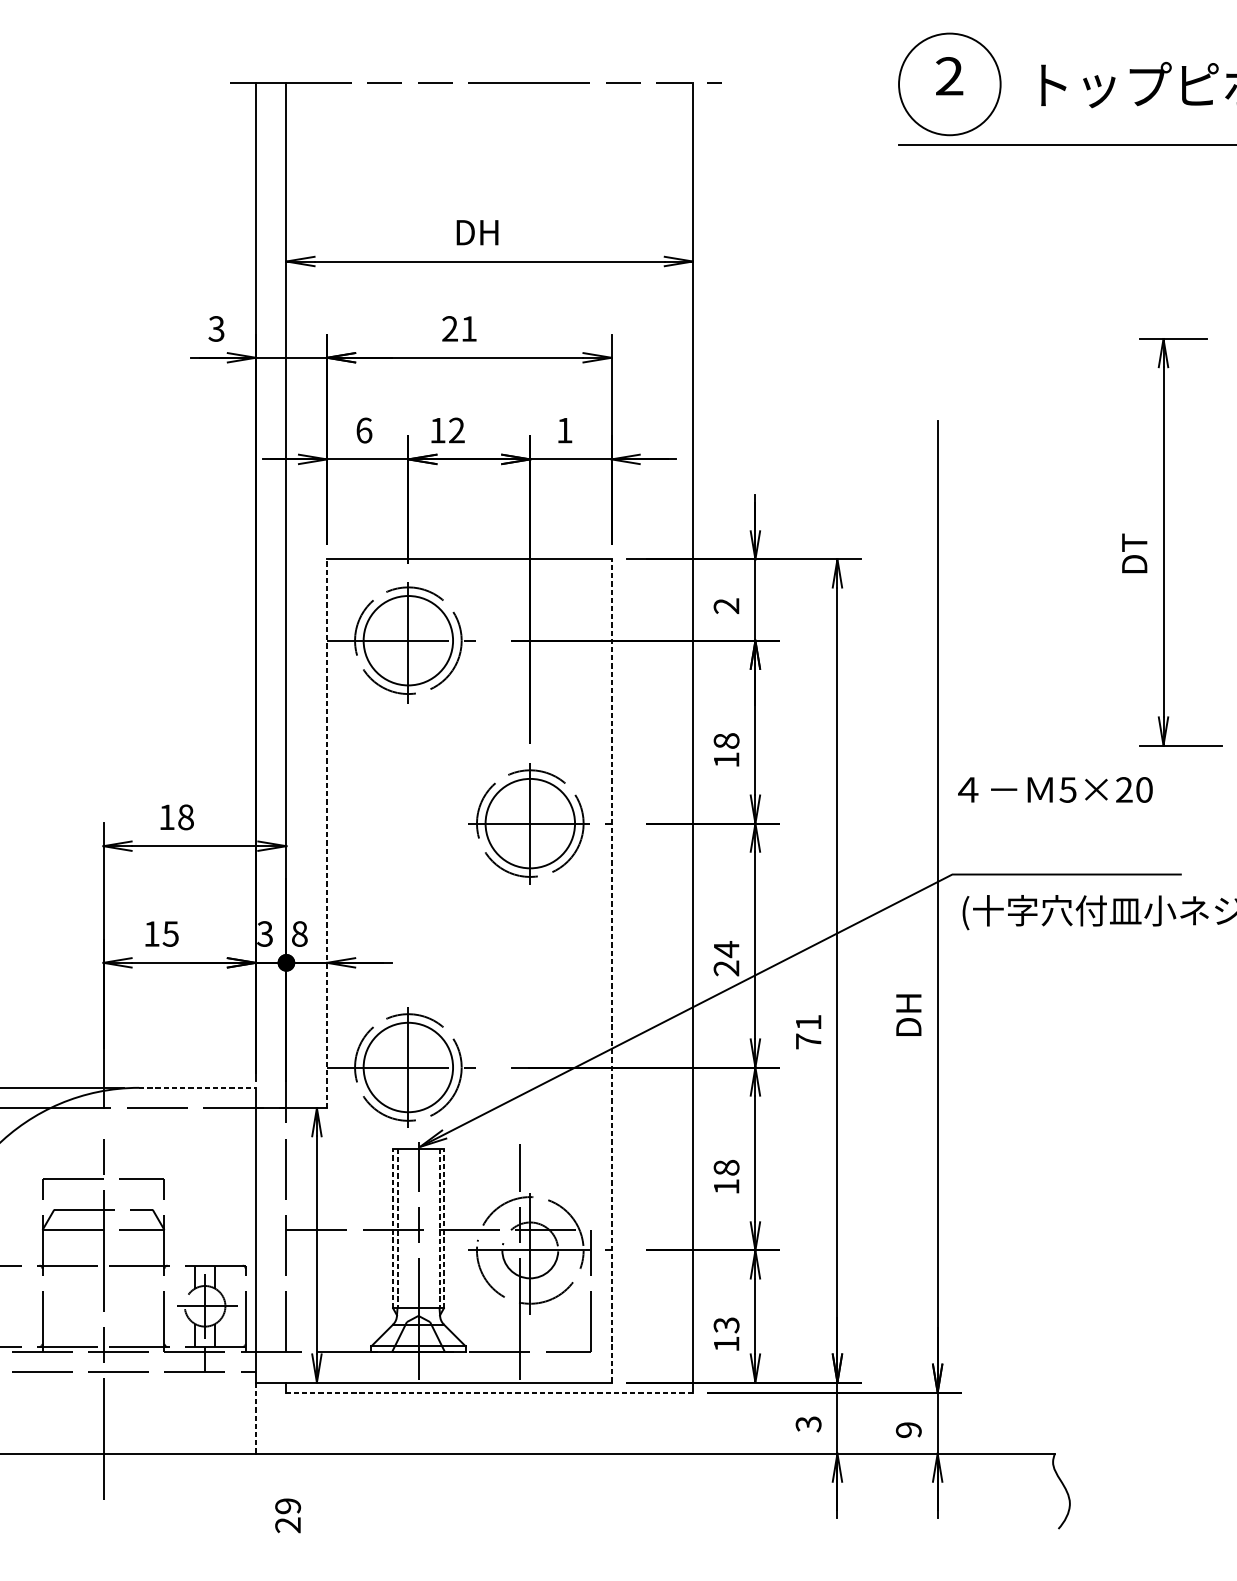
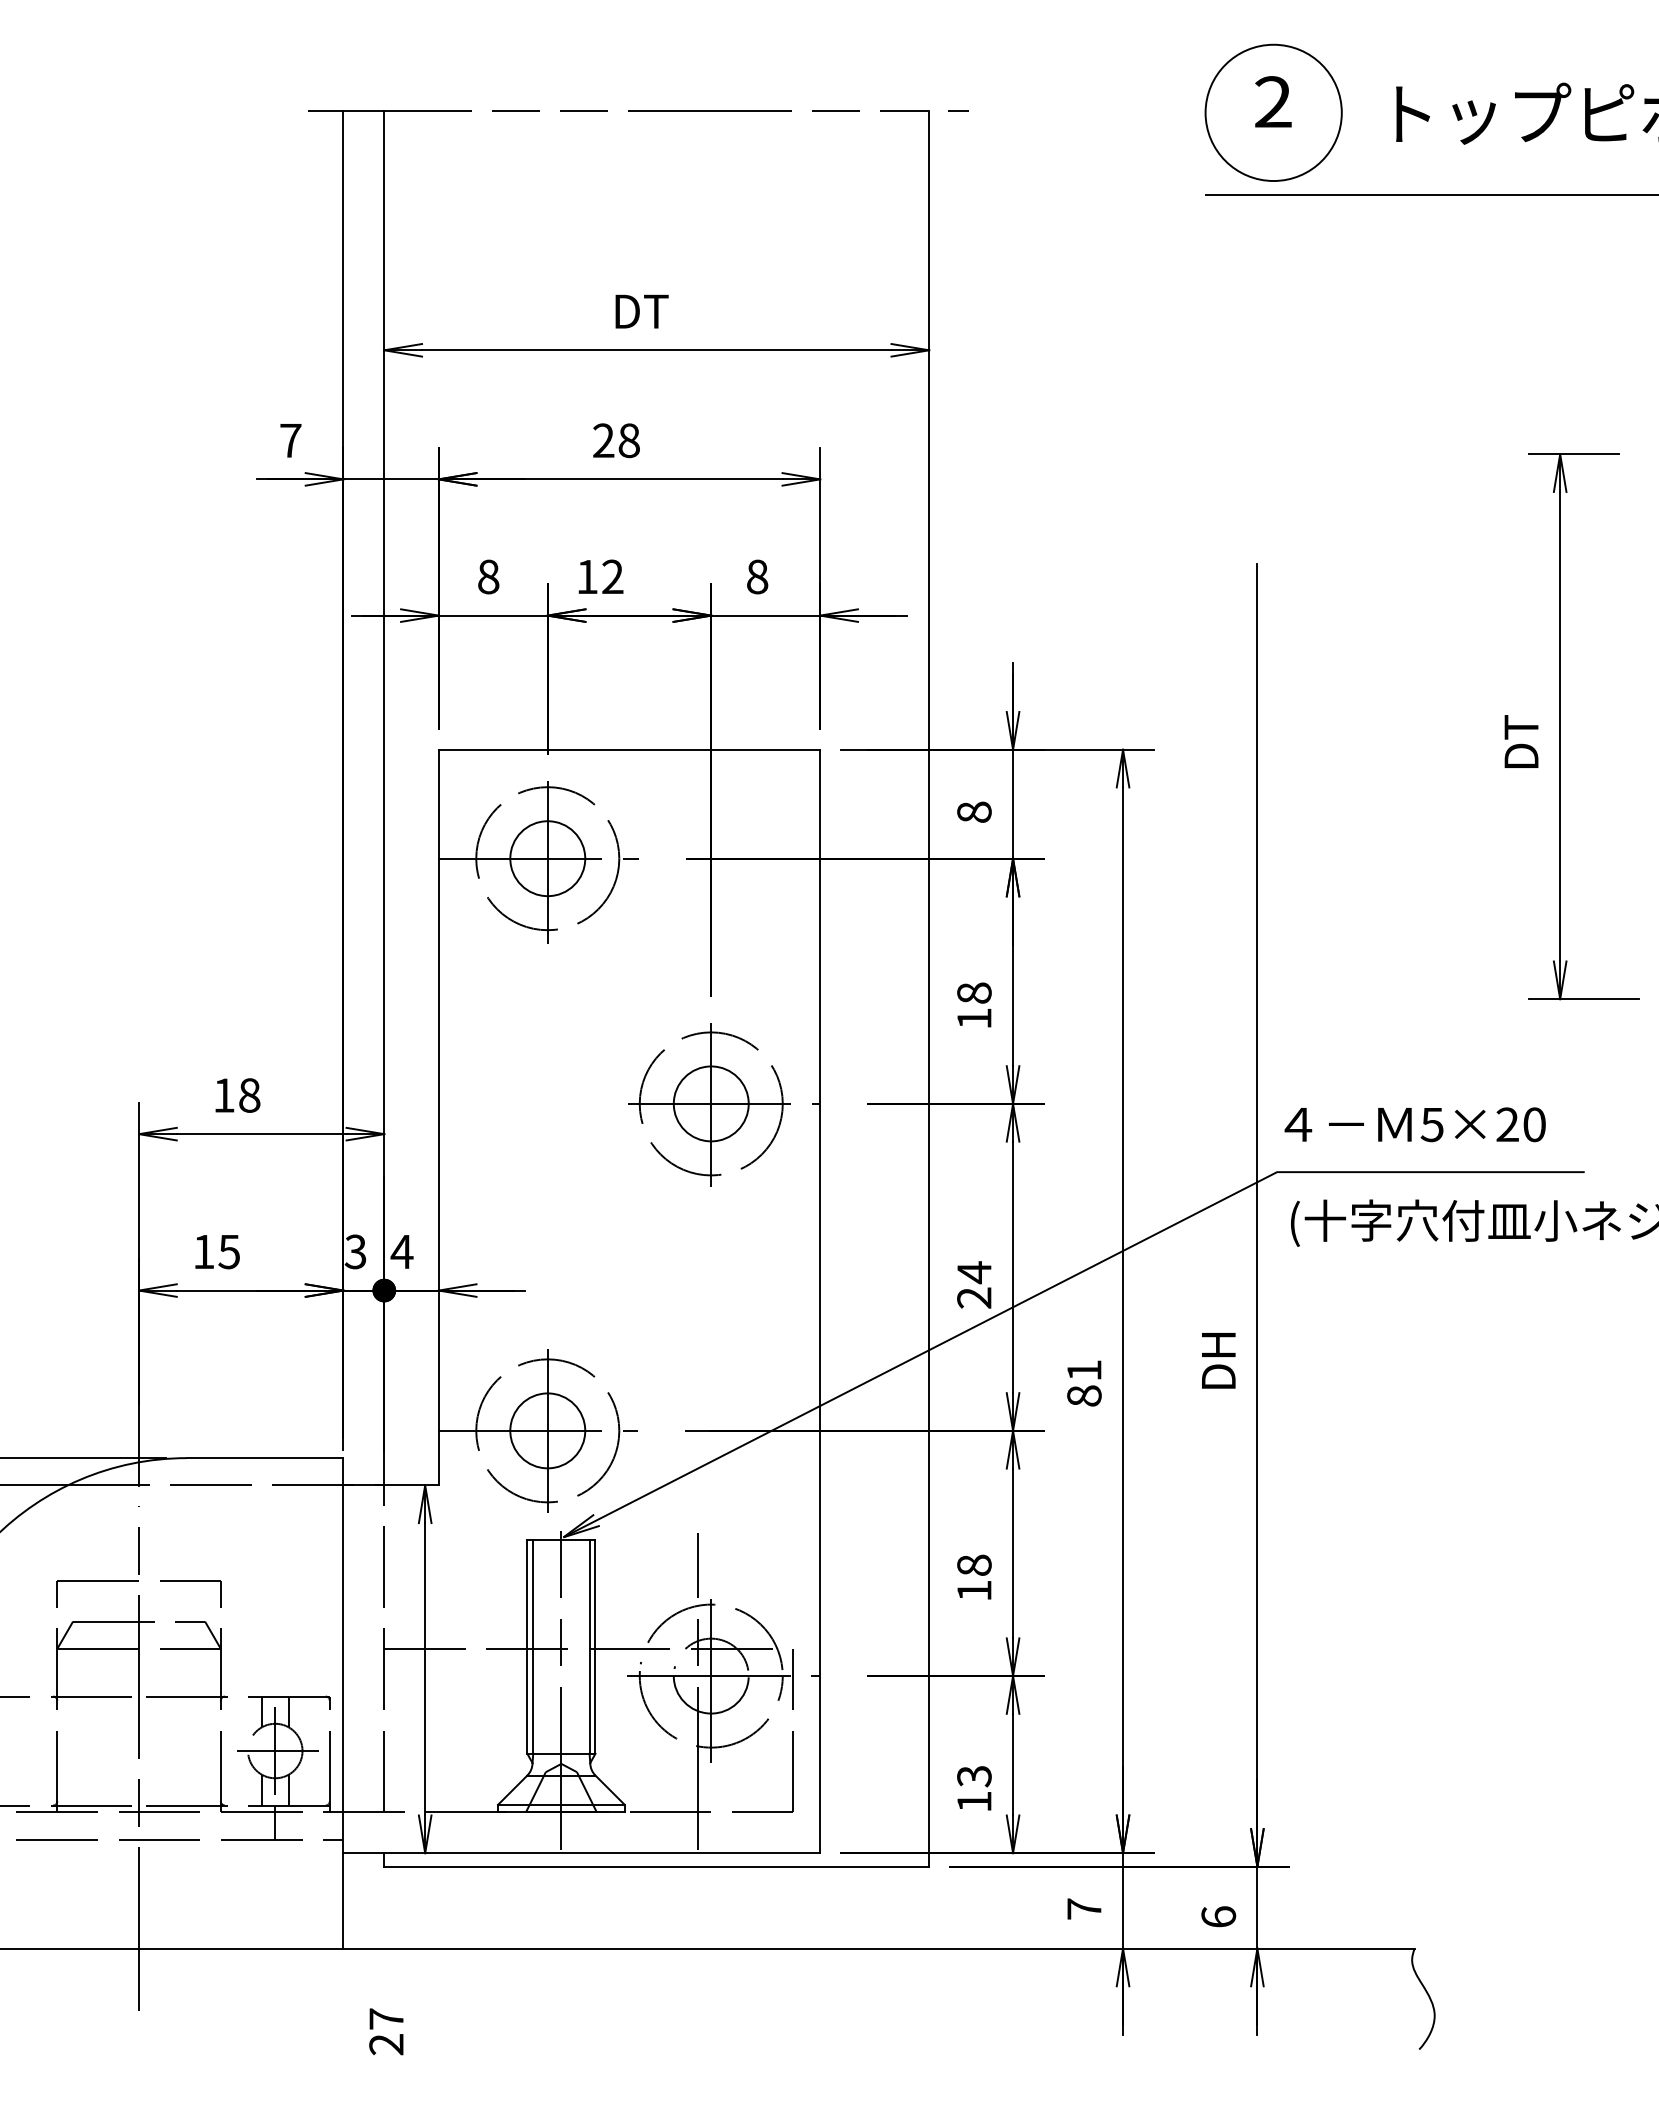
text: (477, 232) -> (640, 311), DH -> DT
text: (216, 328) -> (290, 440), 3 -> 7
text: (468, 328) -> (628, 440), 21 -> 28
text: (364, 430) -> (488, 576), 6 -> 8
text: (564, 430) -> (757, 576), 1 -> 8
text: (726, 605) -> (974, 811), 2 -> 8
circle: (408, 640) -> (547, 858), size x0.62
text: (1054, 789) -> (1414, 1124), moved
circle: (529, 823) -> (710, 1103), size x0.62
line: (326, 833) -> (438, 1117), dashed -> solid
text: (299, 933) -> (401, 1251), 8 -> 4
line: (611, 971) -> (820, 1301), dashed -> solid
text: (808, 1041) -> (1084, 1395), 71 -> 81
circle: (408, 1067) -> (547, 1430), size x0.62
line: (197, 1088) -> (265, 1458), dashed -> solid
line: (393, 1228) -> (527, 1646), dashed -> solid
line: (397, 1228) -> (533, 1646), dashed -> solid
line: (439, 1228) -> (589, 1646), dashed -> solid
line: (443, 1228) -> (595, 1646), dashed -> solid
line: (489, 1392) -> (656, 1866), dashed -> solid
line: (255, 1417) -> (343, 1900), dashed -> solid
text: (808, 1424) -> (1084, 1909), 3 -> 7
text: (908, 1429) -> (1218, 1916), 9 -> 6
text: (288, 1505) -> (386, 2018), 29 -> 27

